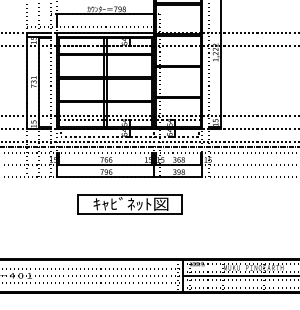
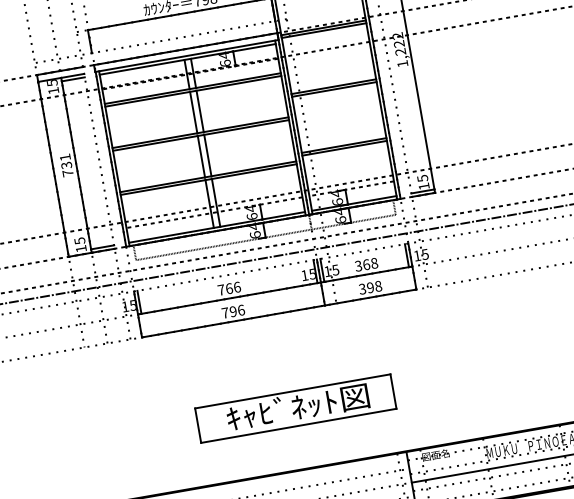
part: (129, 204) -> (295, 408), moved

